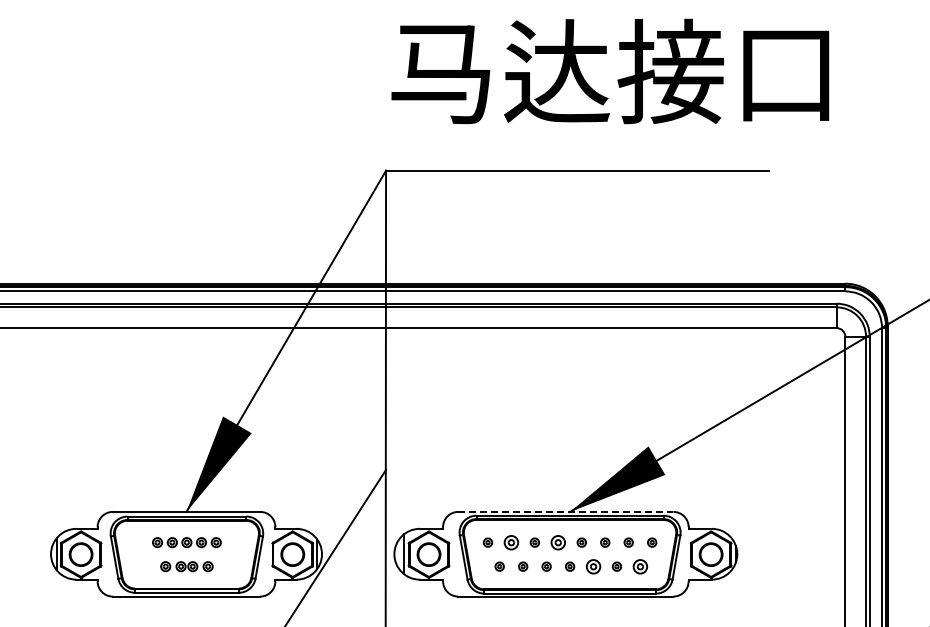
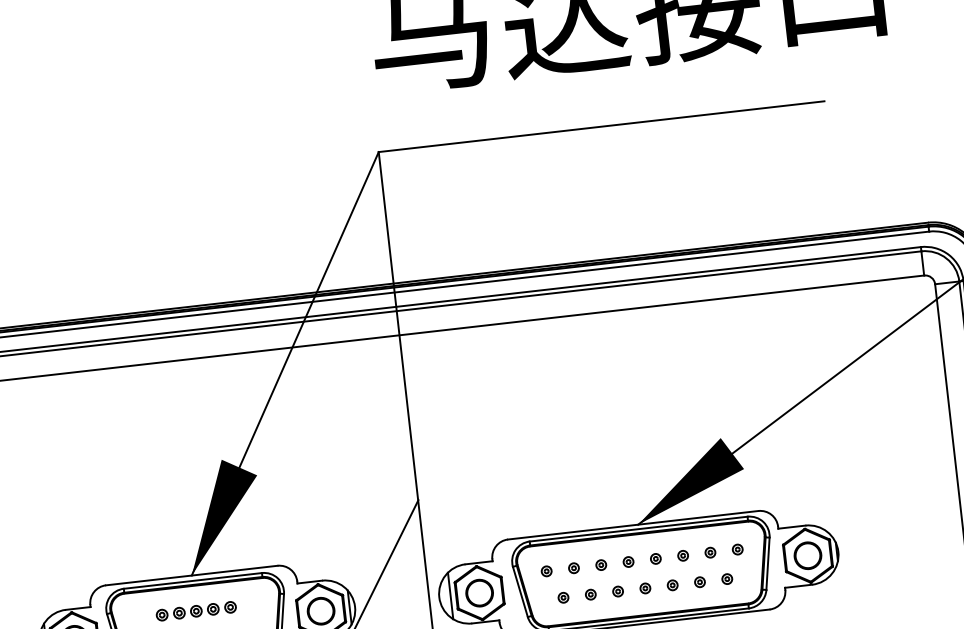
line: (565, 511) -> (632, 524), dashed -> solid
part: (511, 542) -> (574, 568), size x0.62
part: (558, 542) -> (628, 561), size x0.62
part: (593, 566) -> (672, 585), size x0.62
part: (640, 566) -> (727, 578), size x0.62

